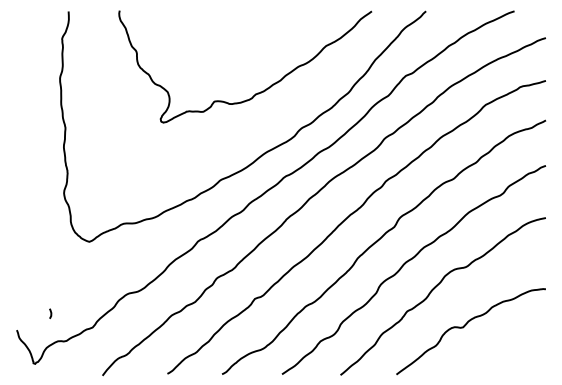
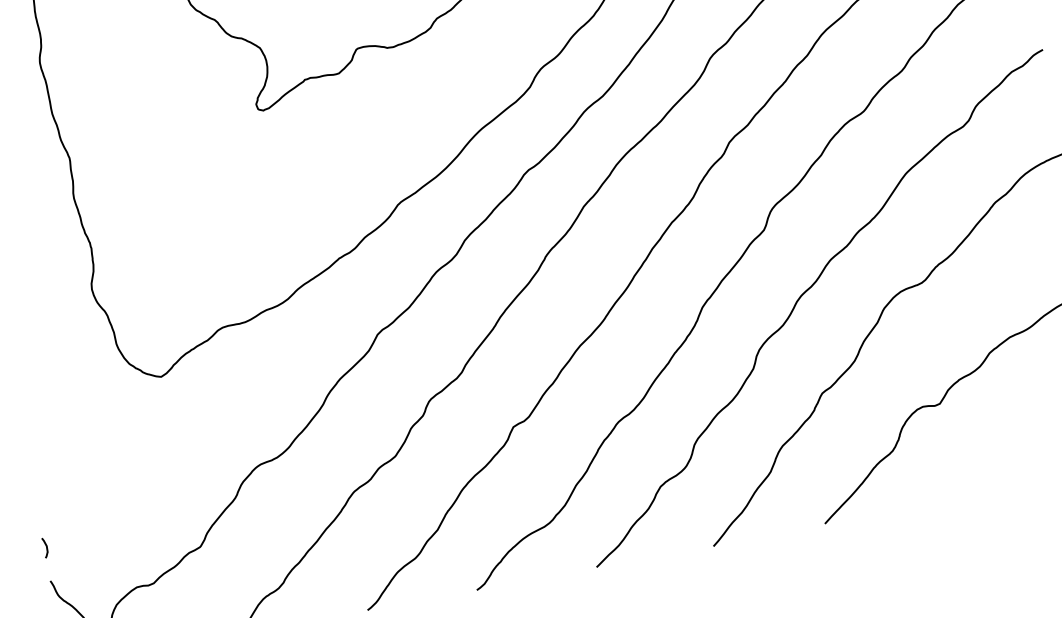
curve: (50, 313) -> (45, 547), moved

